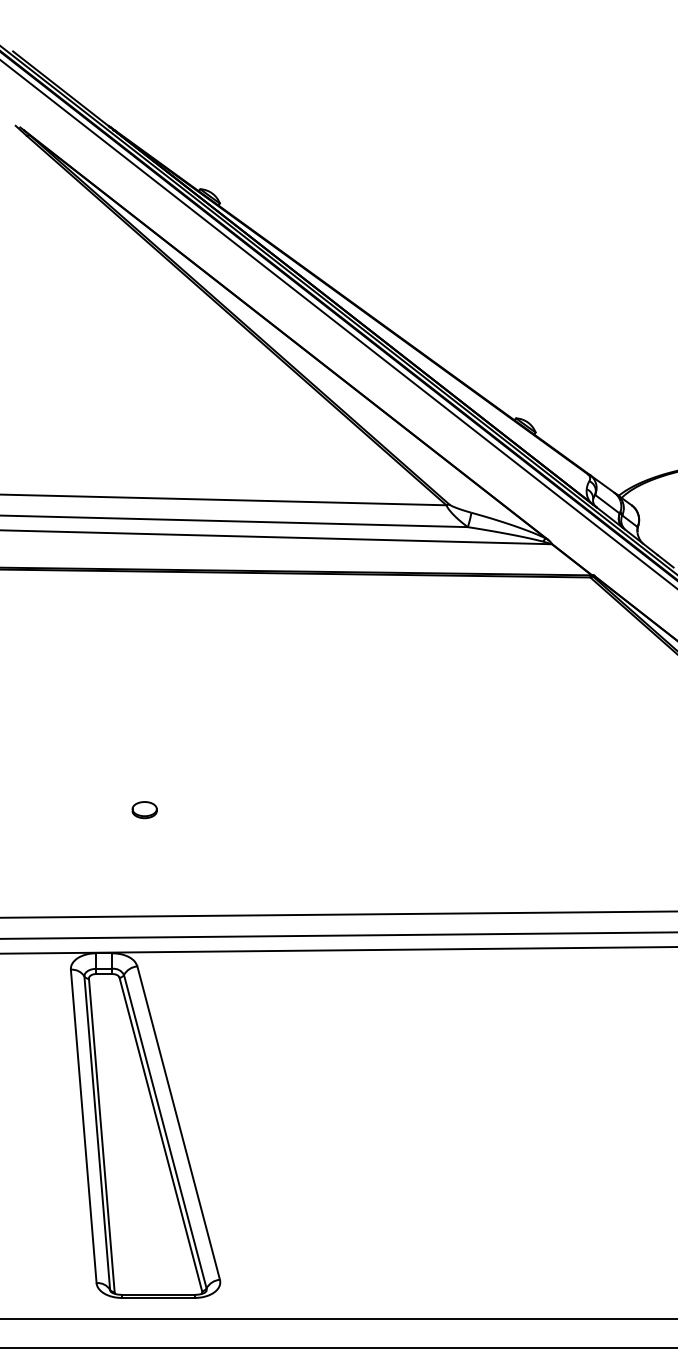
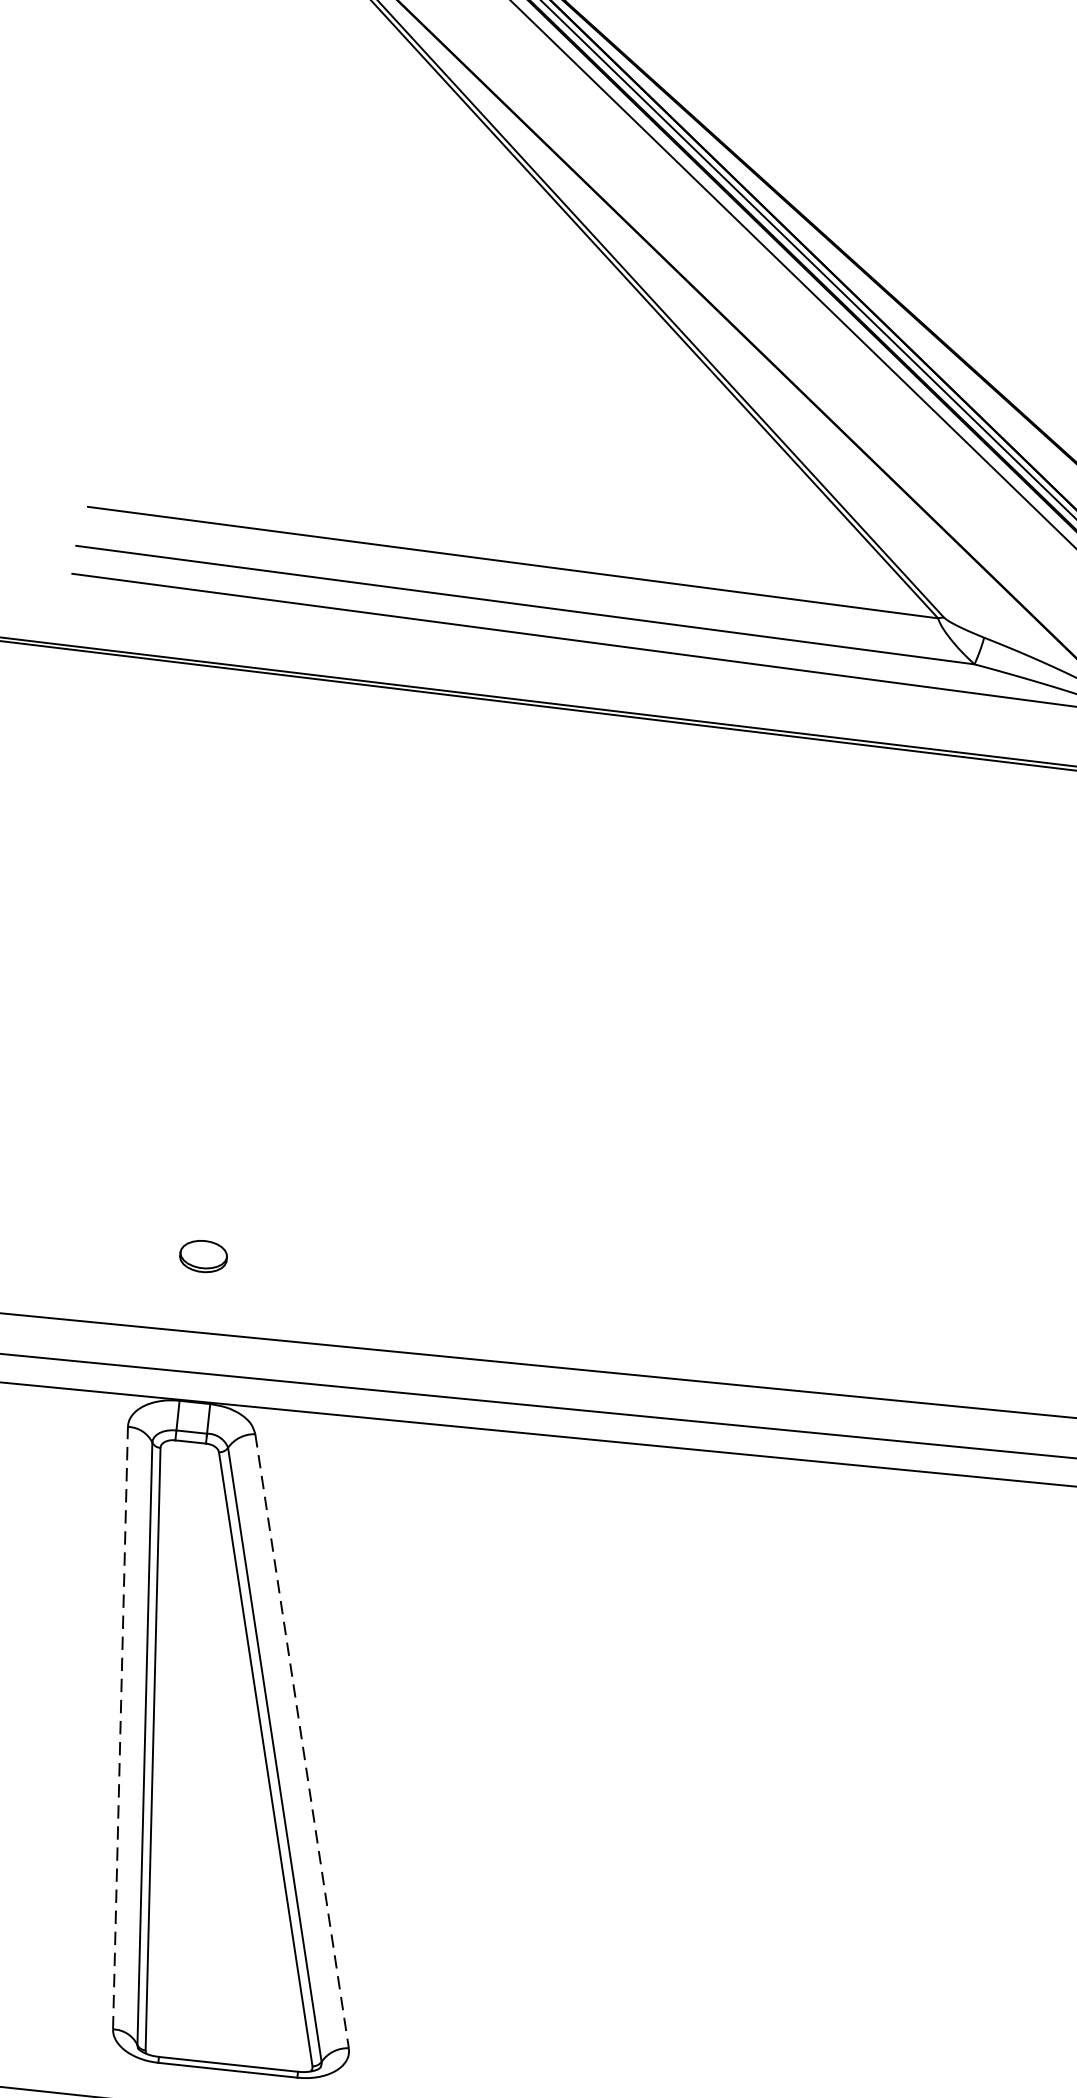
part: (144, 810) -> (203, 1257), moved
line: (178, 1123) -> (301, 1741), solid -> dashed
line: (83, 1125) -> (120, 1726), solid -> dashed

